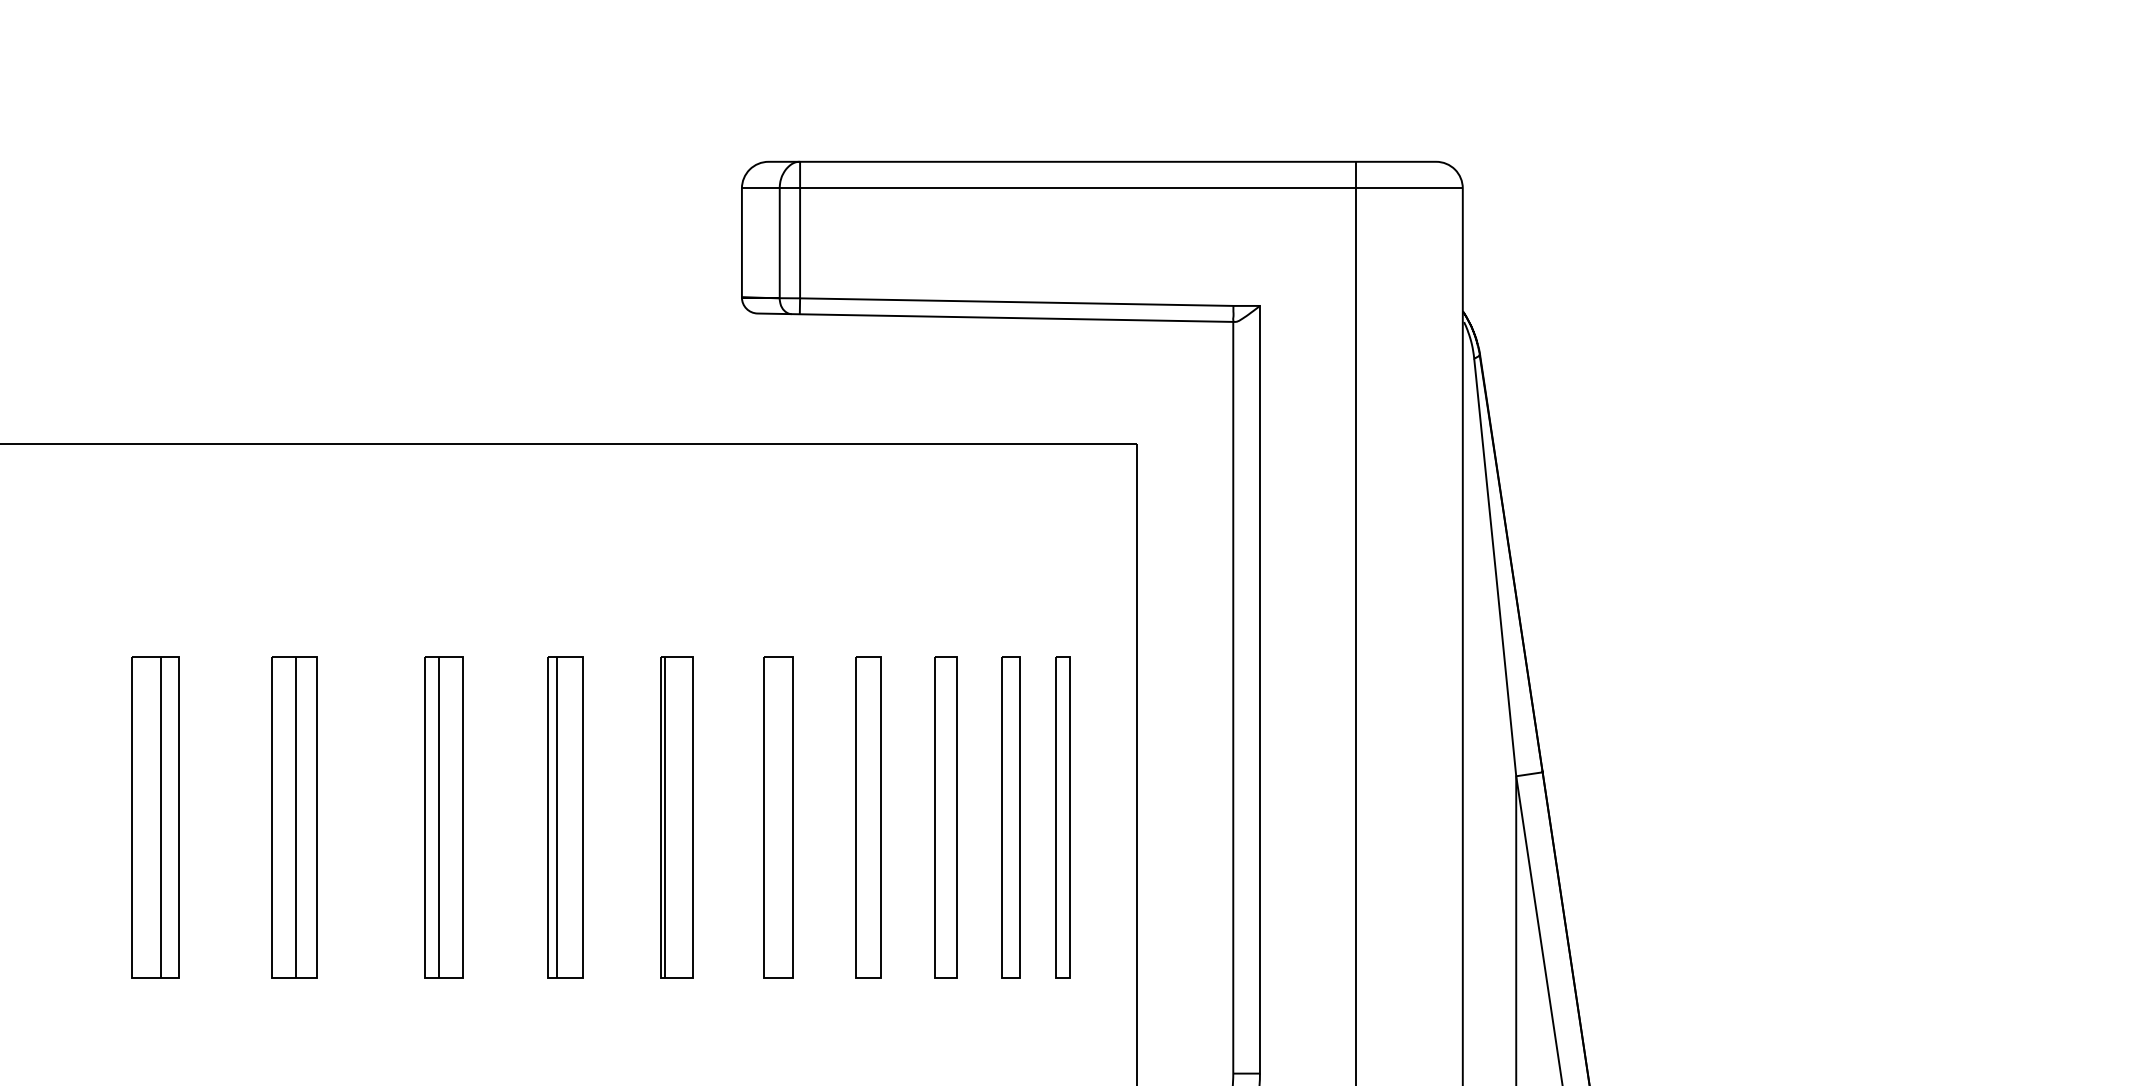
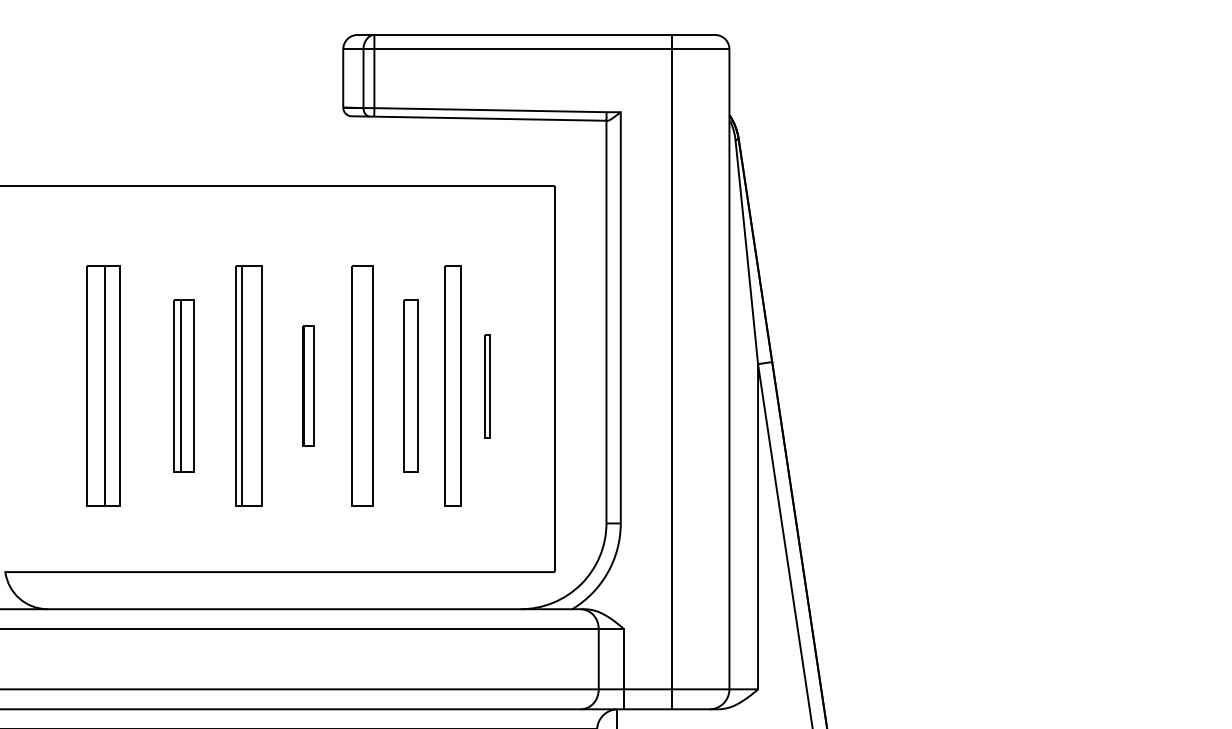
part: (154, 816) -> (28, 385), removed
part: (294, 816) -> (103, 385), size x1.4
part: (565, 816) -> (248, 385), size x1.4
part: (677, 816) -> (308, 385), size x0.7
part: (777, 816) -> (362, 385), size x1.4
part: (945, 816) -> (452, 385), size x1.4
part: (1011, 816) -> (487, 385), size x0.6
part: (1063, 816) -> (515, 385), removed

